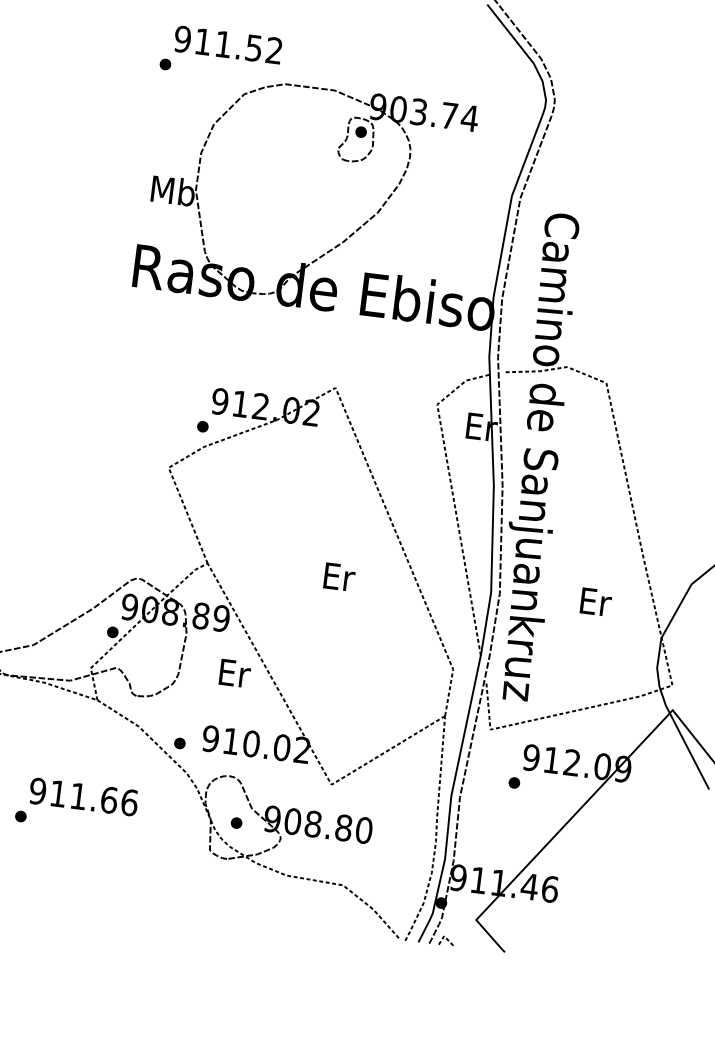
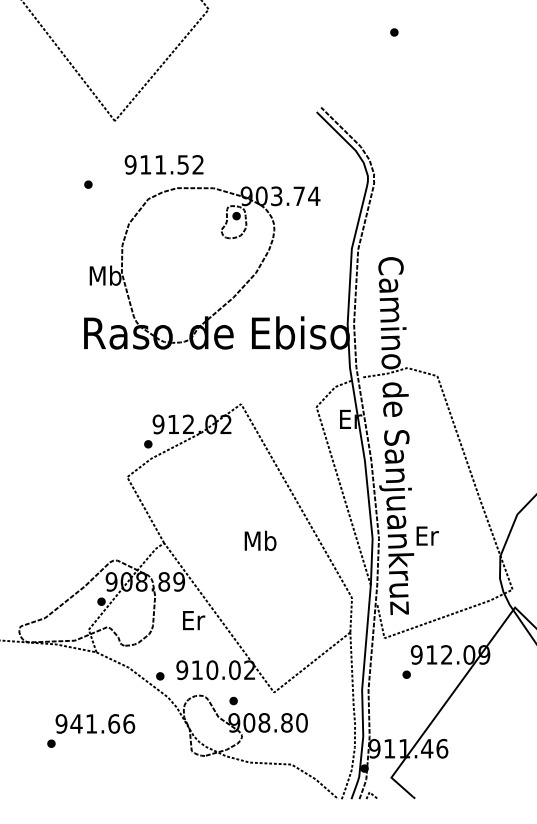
text: (227, 44) -> (163, 164), moved
text: (338, 576) -> (260, 540), Er -> Mb
text: (595, 601) -> (427, 535), moved
text: (58, 793) -> (76, 723), 911.66 -> 941.66
part: (236, 822) -> (233, 700), moved

